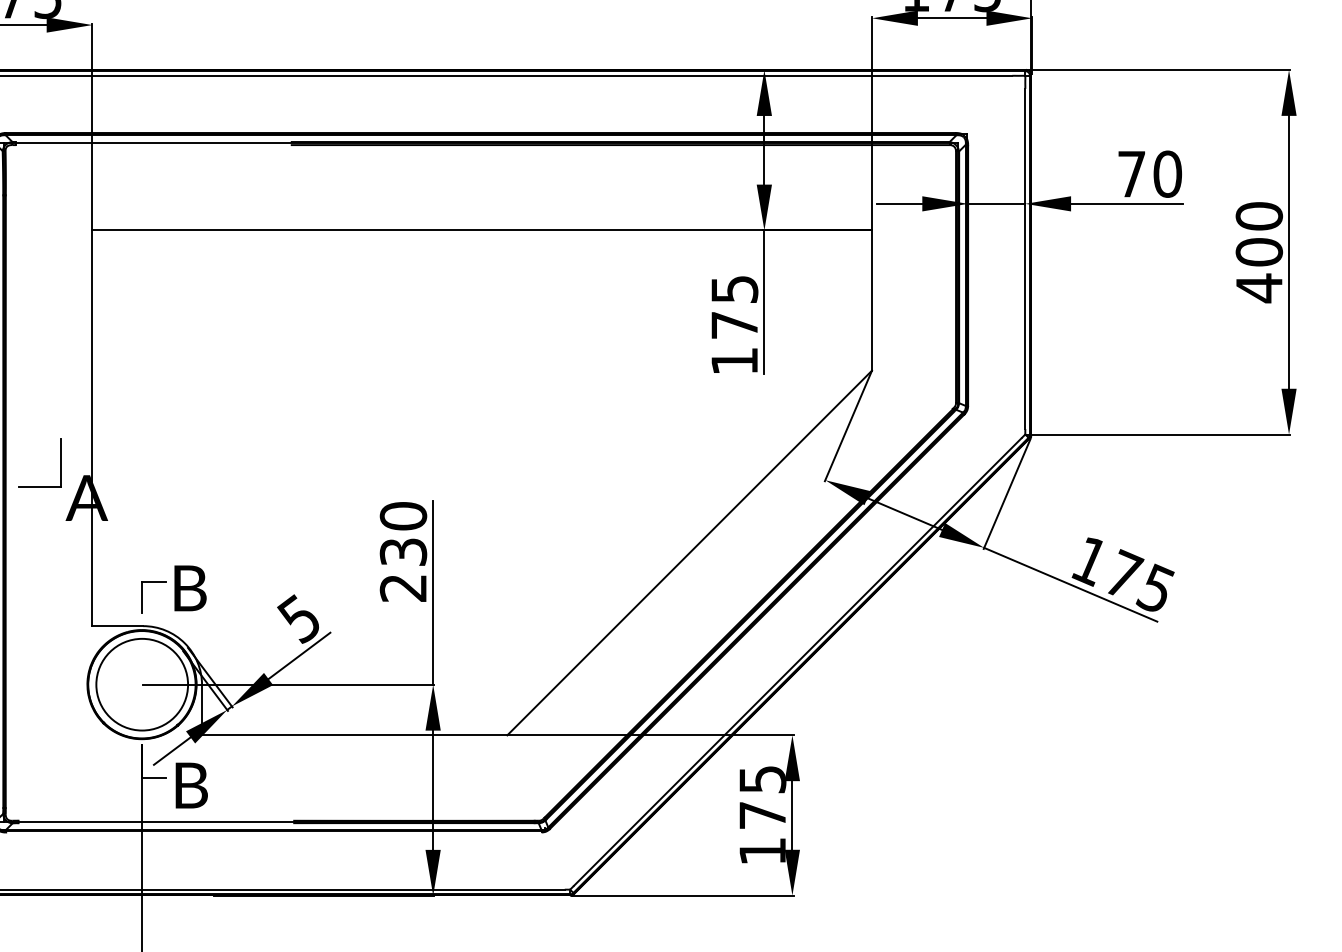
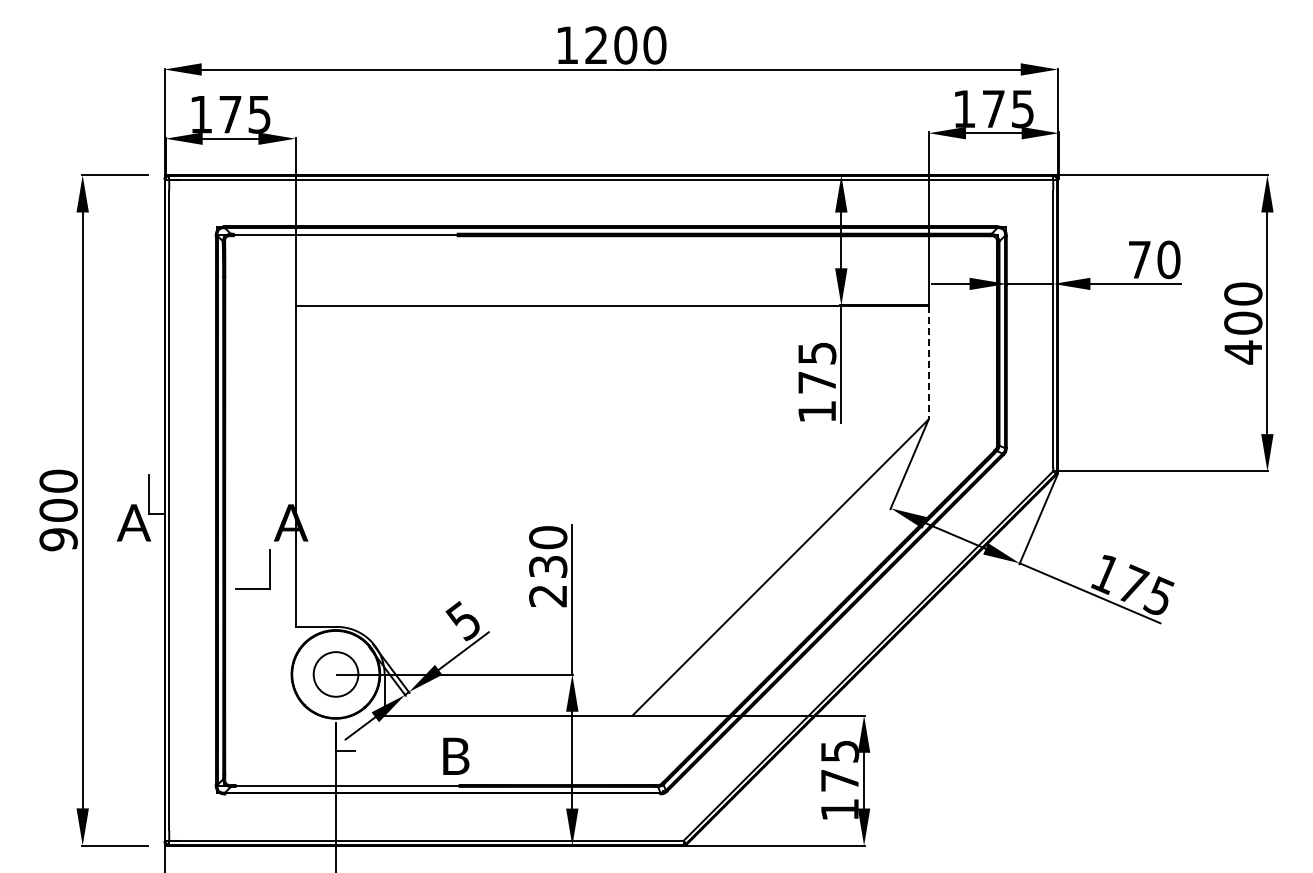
line: (871, 300) -> (928, 362), solid -> dashed
part: (60, 463) -> (269, 569), moved
part: (173, 589) -> (361, 597), removed
circle: (141, 684) -> (335, 674), size x0.6
text: (192, 784) -> (456, 755), moved

